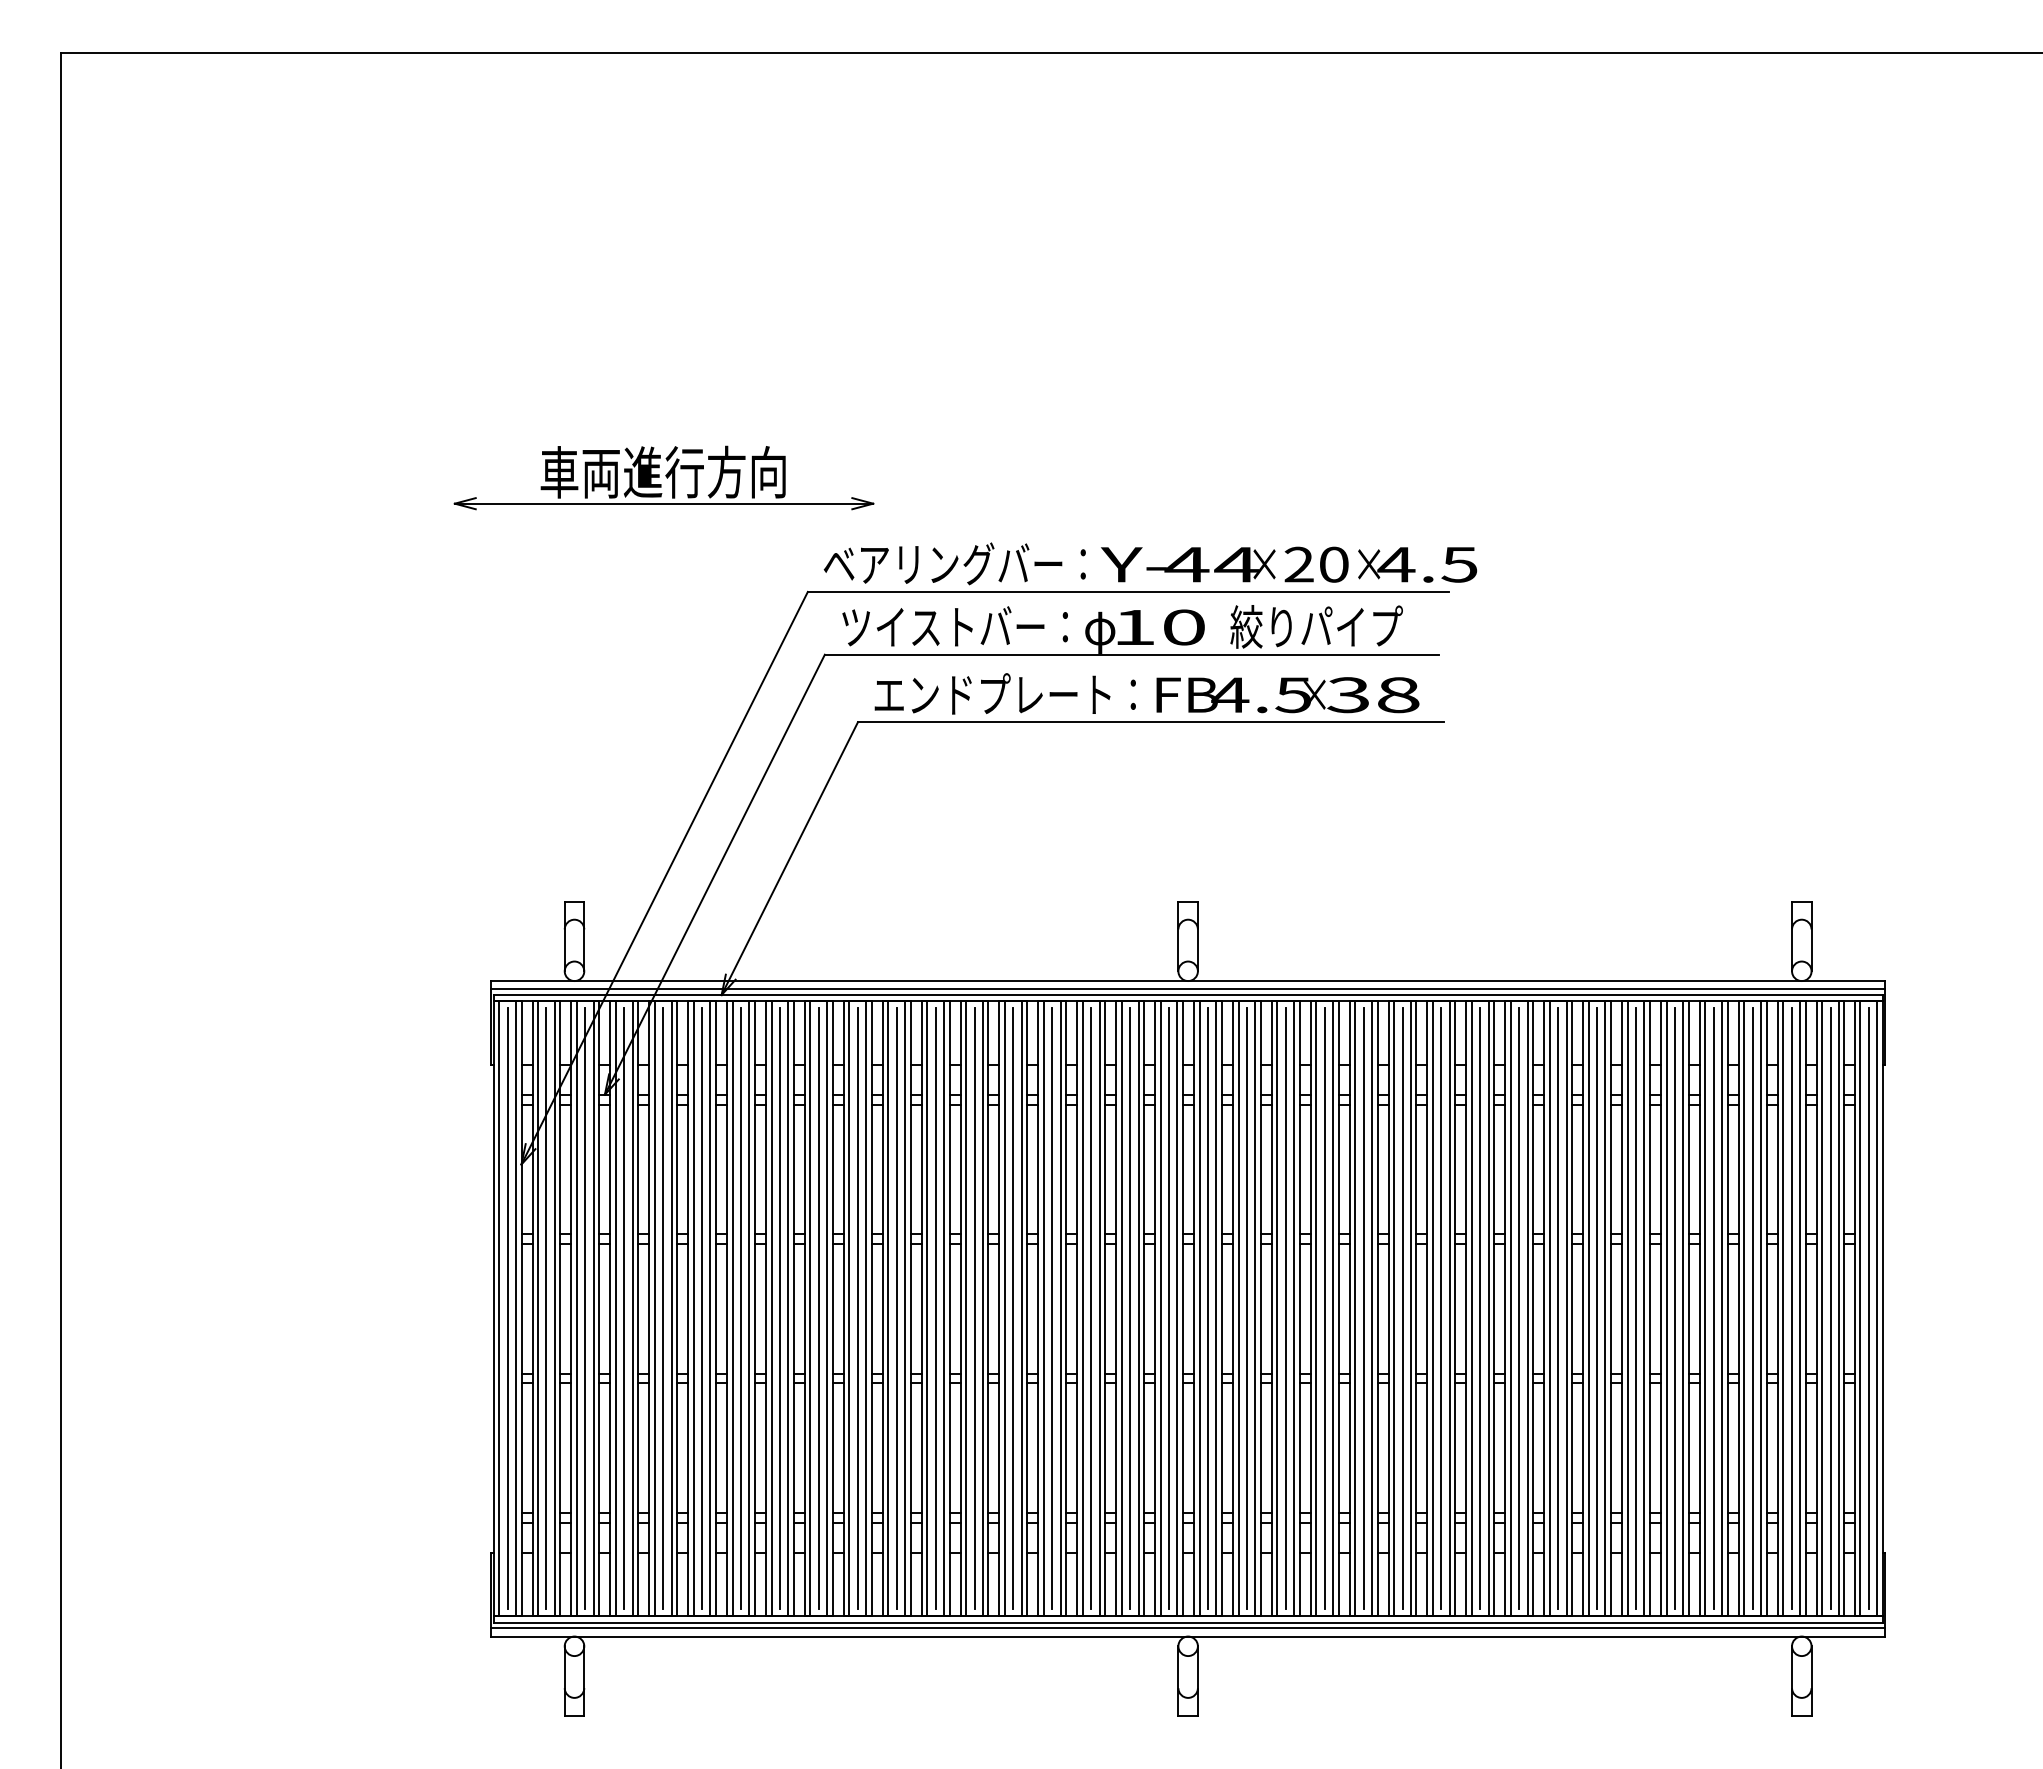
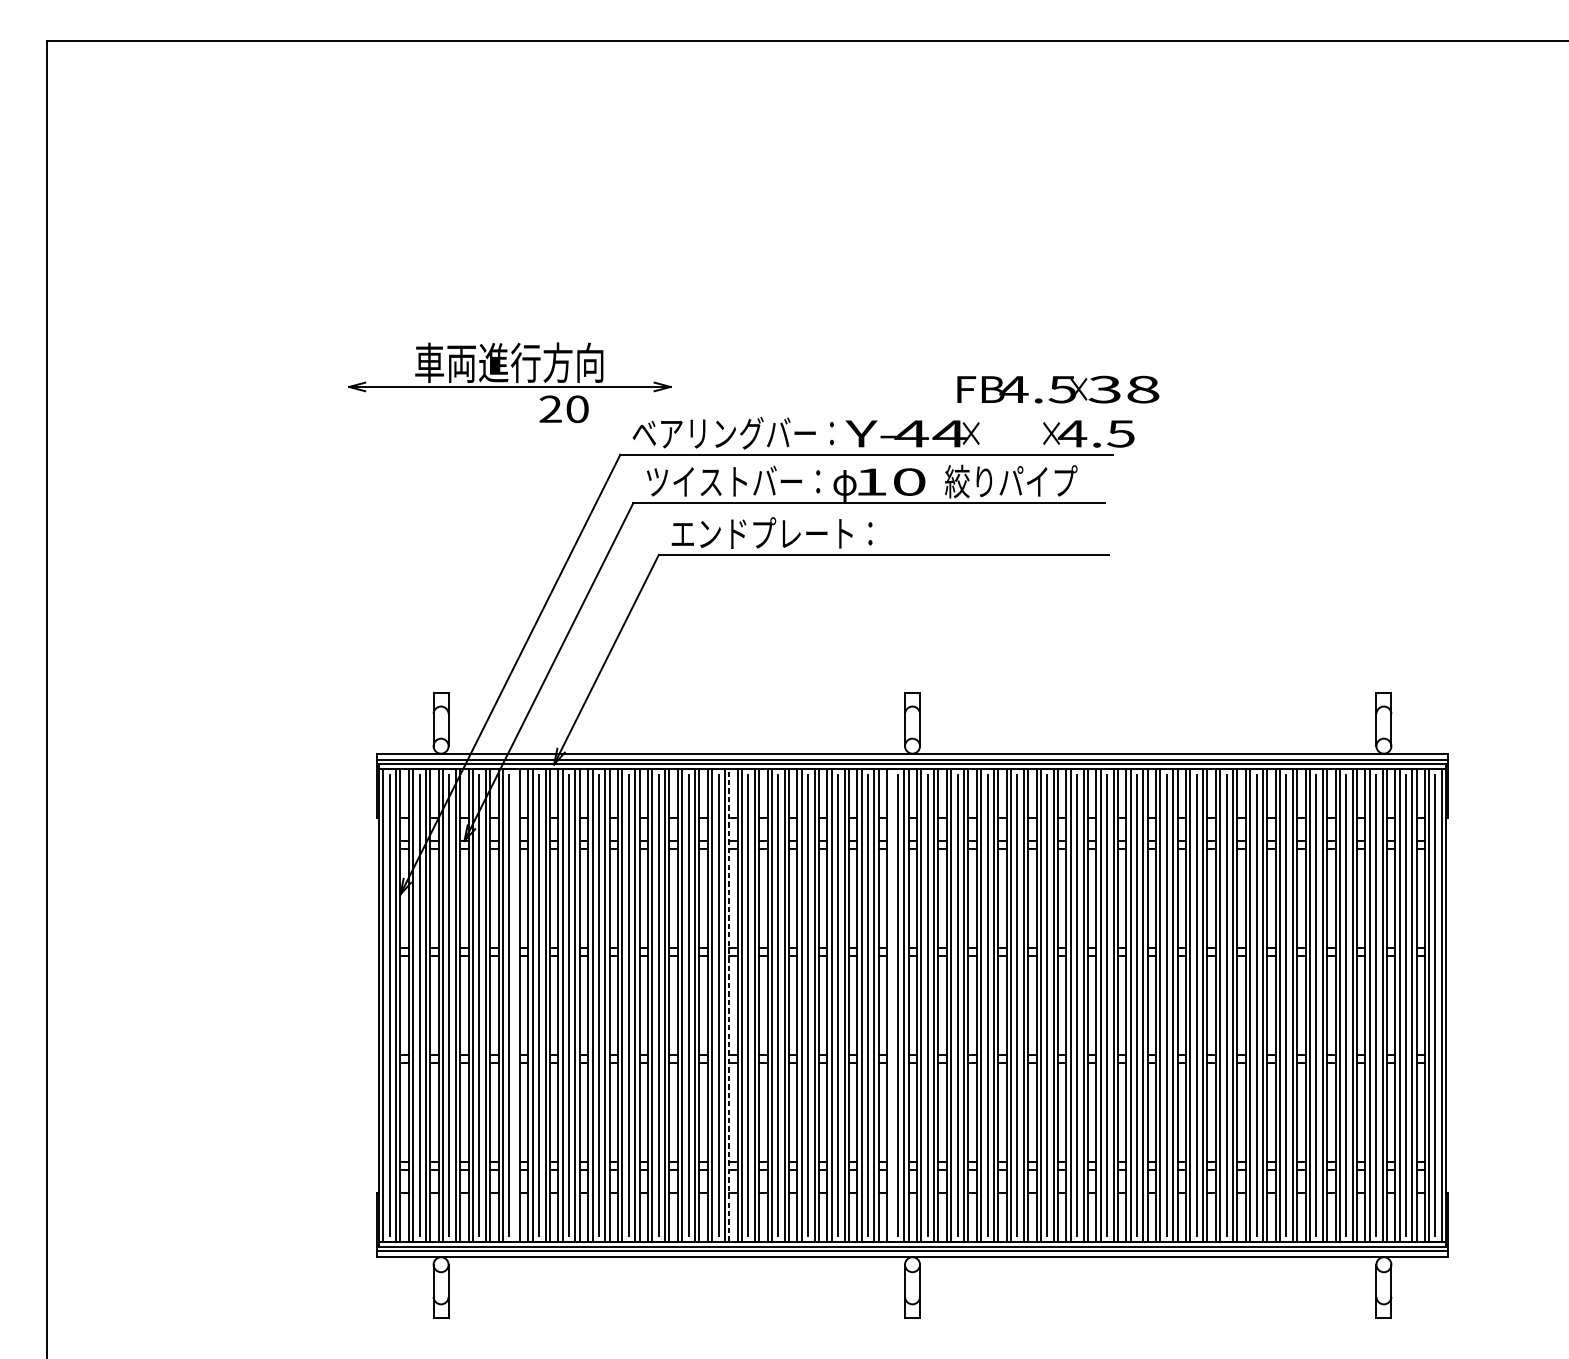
text: (1316, 564) -> (564, 409), moved
text: (1287, 695) -> (1057, 389), moved
line: (671, 1308) -> (515, 1005), removed
line: (949, 1308) -> (729, 1005), solid -> dashed
line: (1160, 1308) -> (891, 1005), removed

